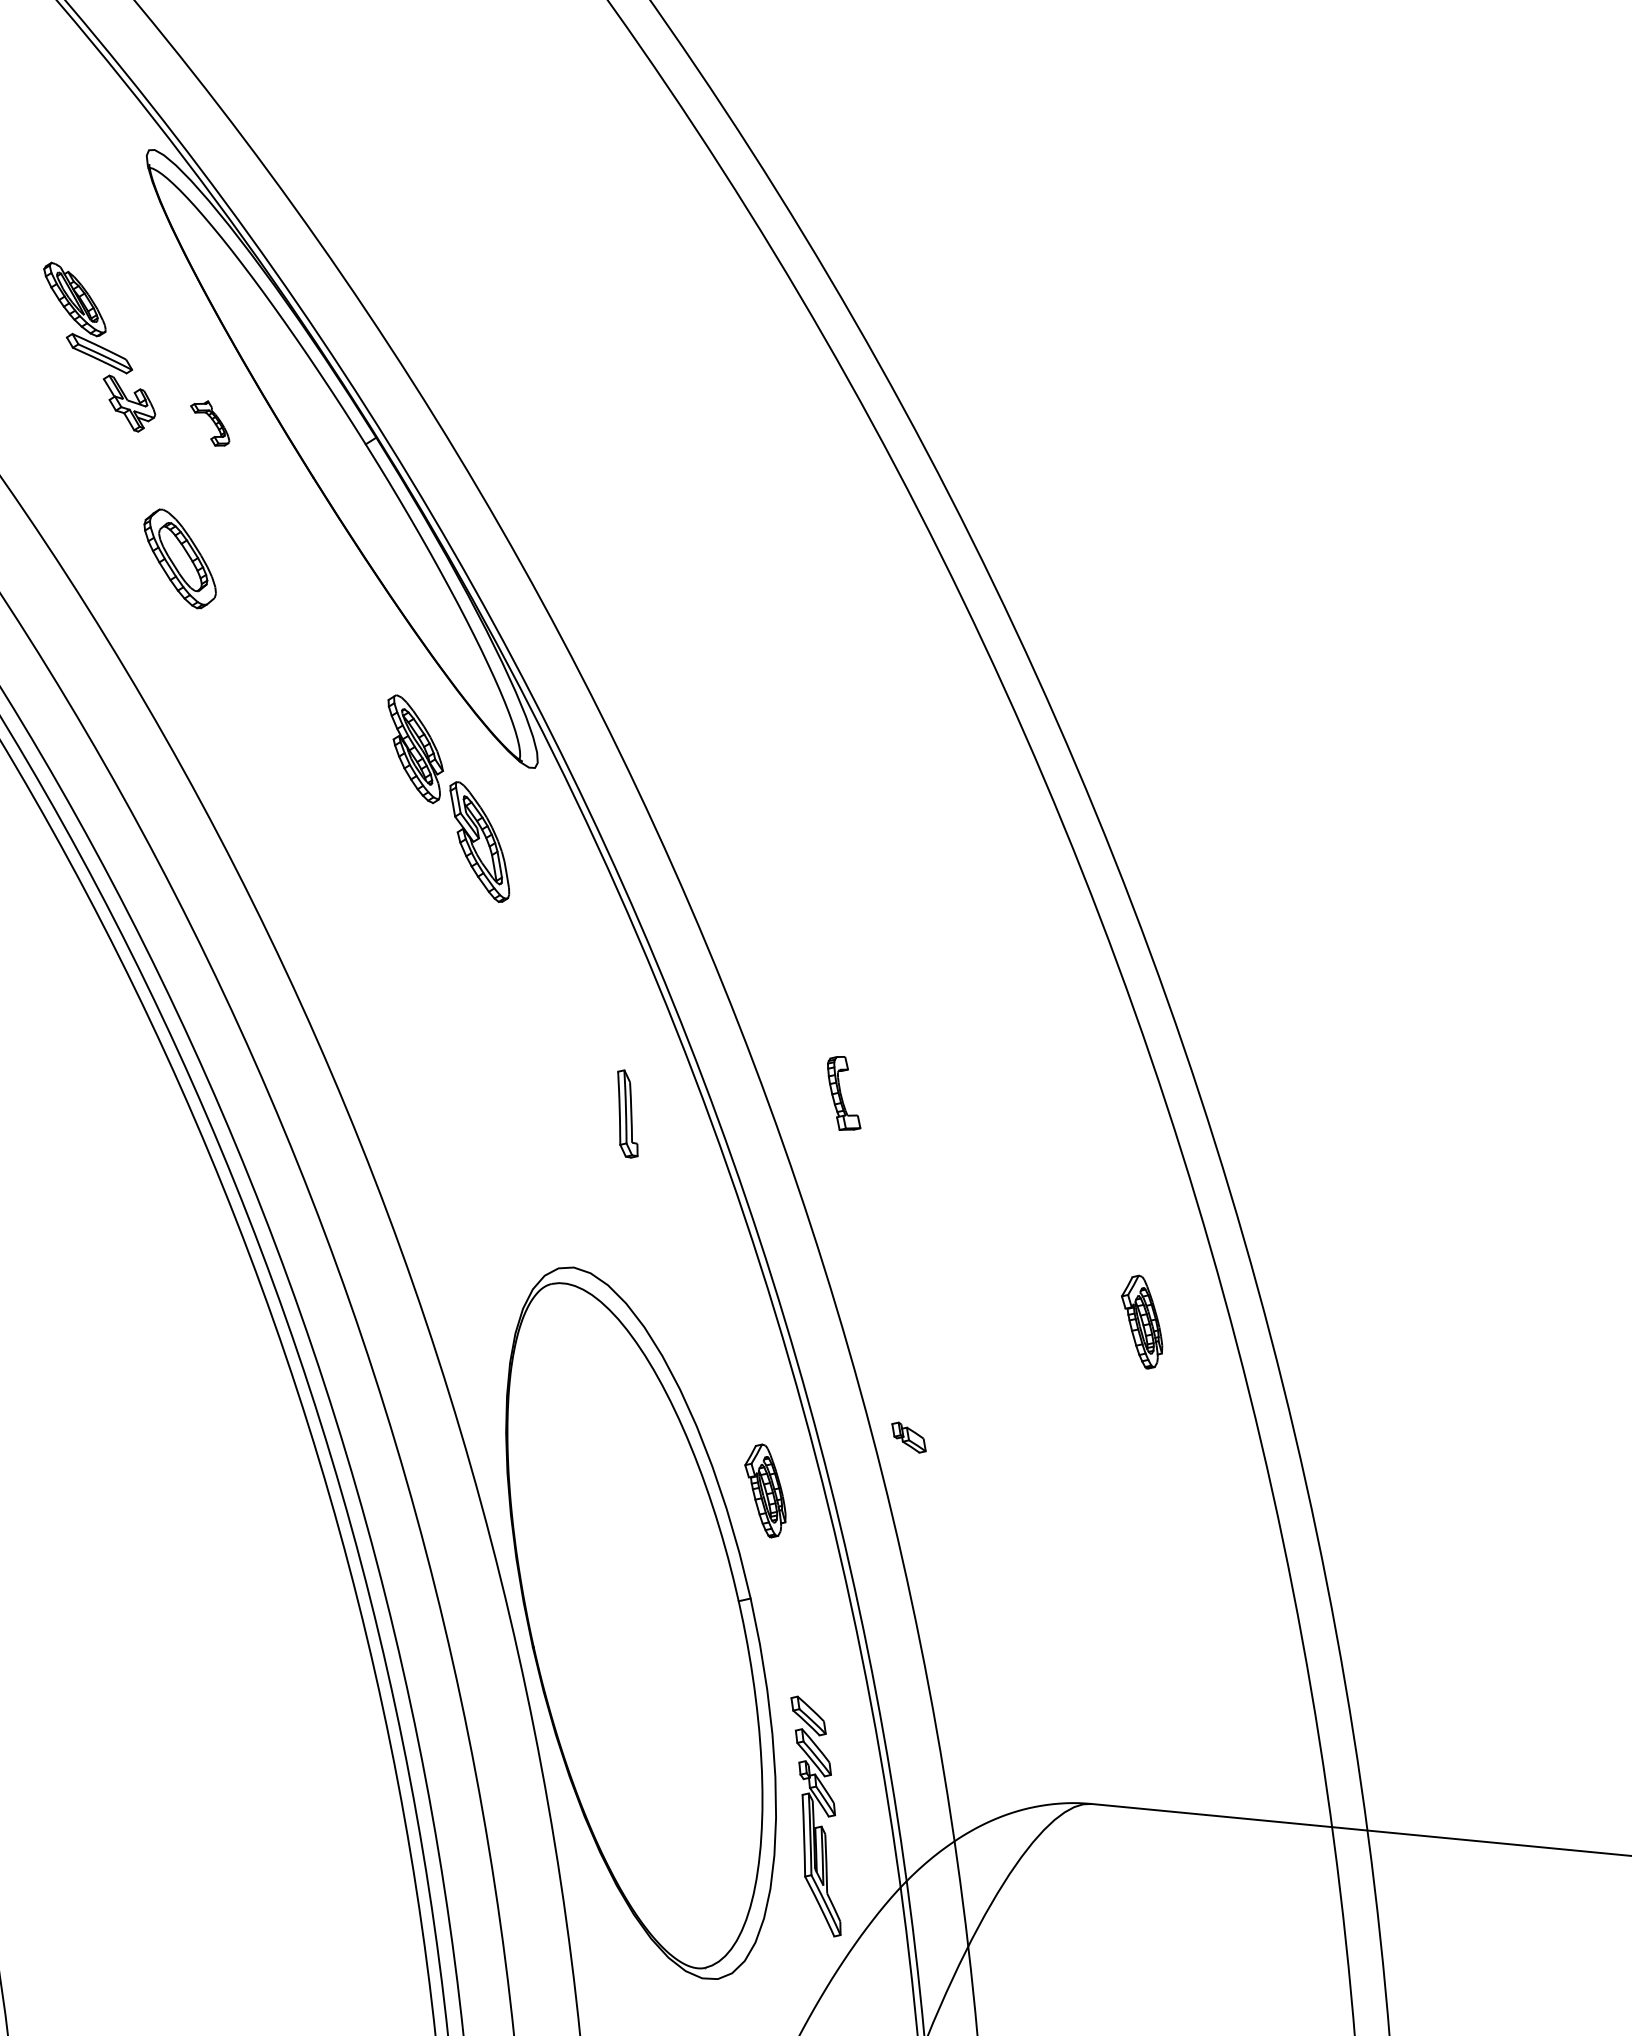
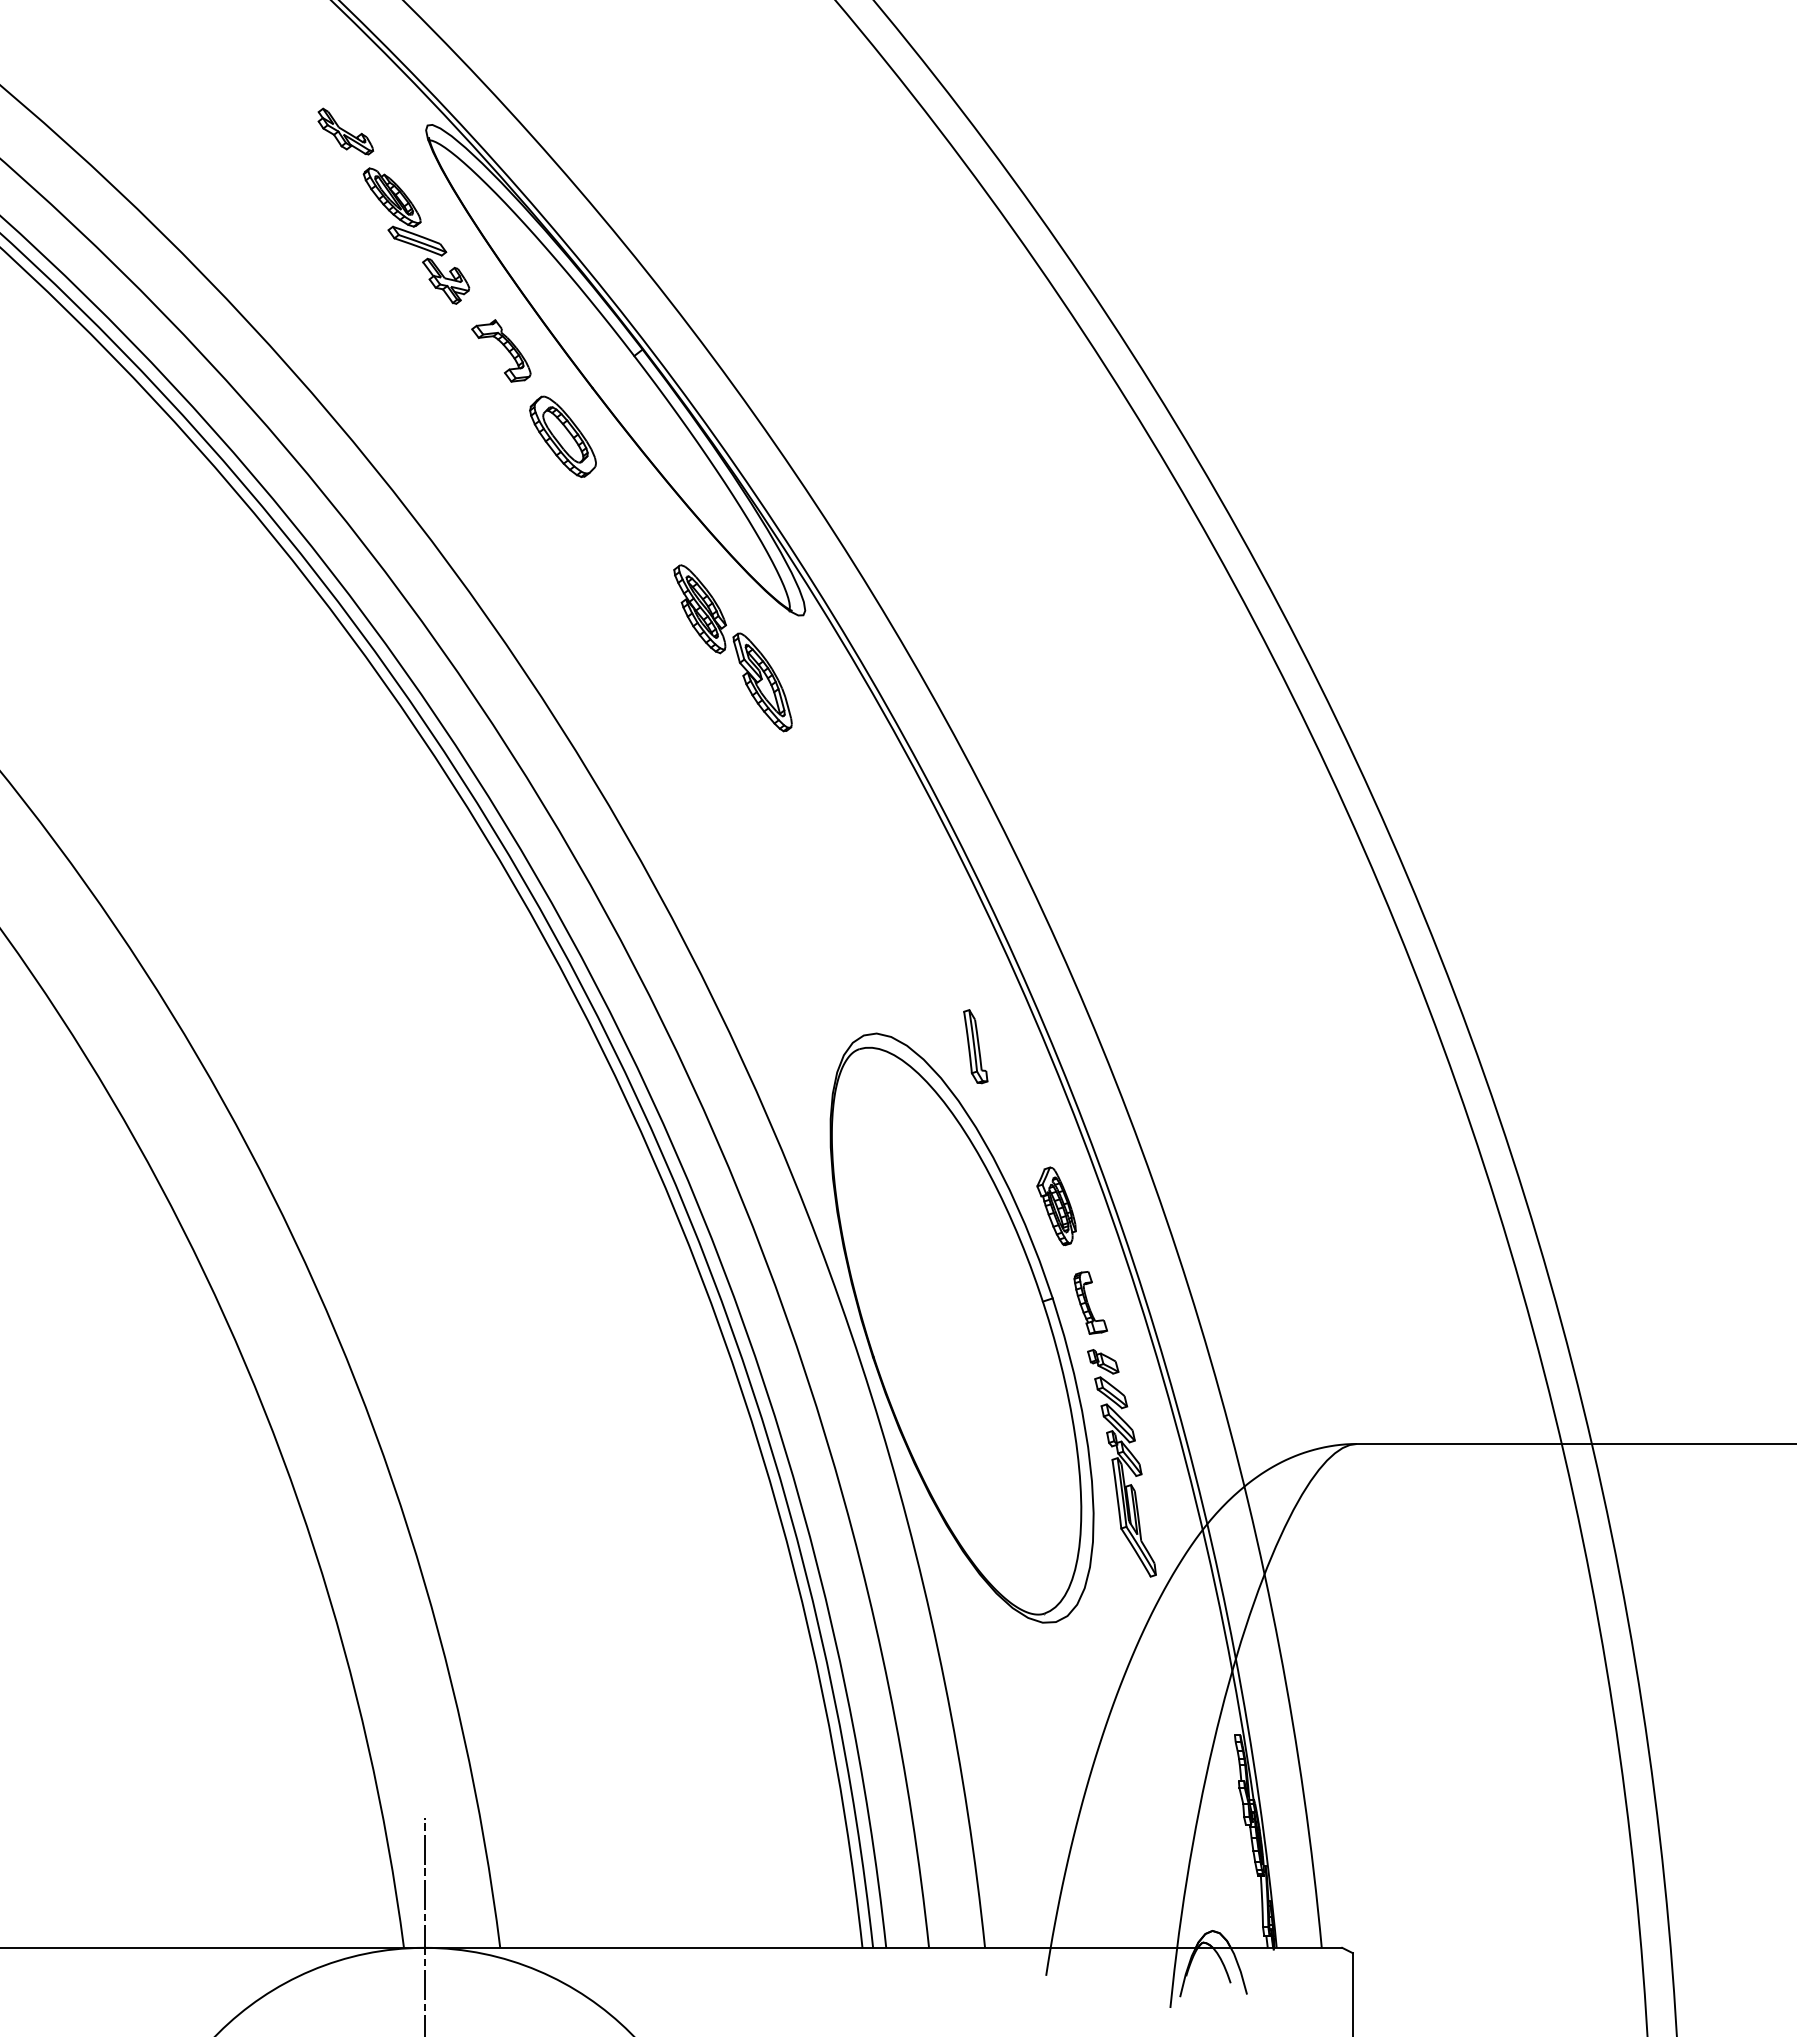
part: (51, 147) -> (345, 131), added
part: (99, 346) -> (416, 235), moved
part: (210, 422) -> (501, 350), size x1.67
part: (179, 558) -> (562, 436), moved
part: (844, 1093) -> (1090, 1302), moved
part: (627, 1113) -> (975, 1046), moved
part: (1142, 1322) -> (1360, 1033), removed
part: (909, 1437) -> (1103, 1361), moved

